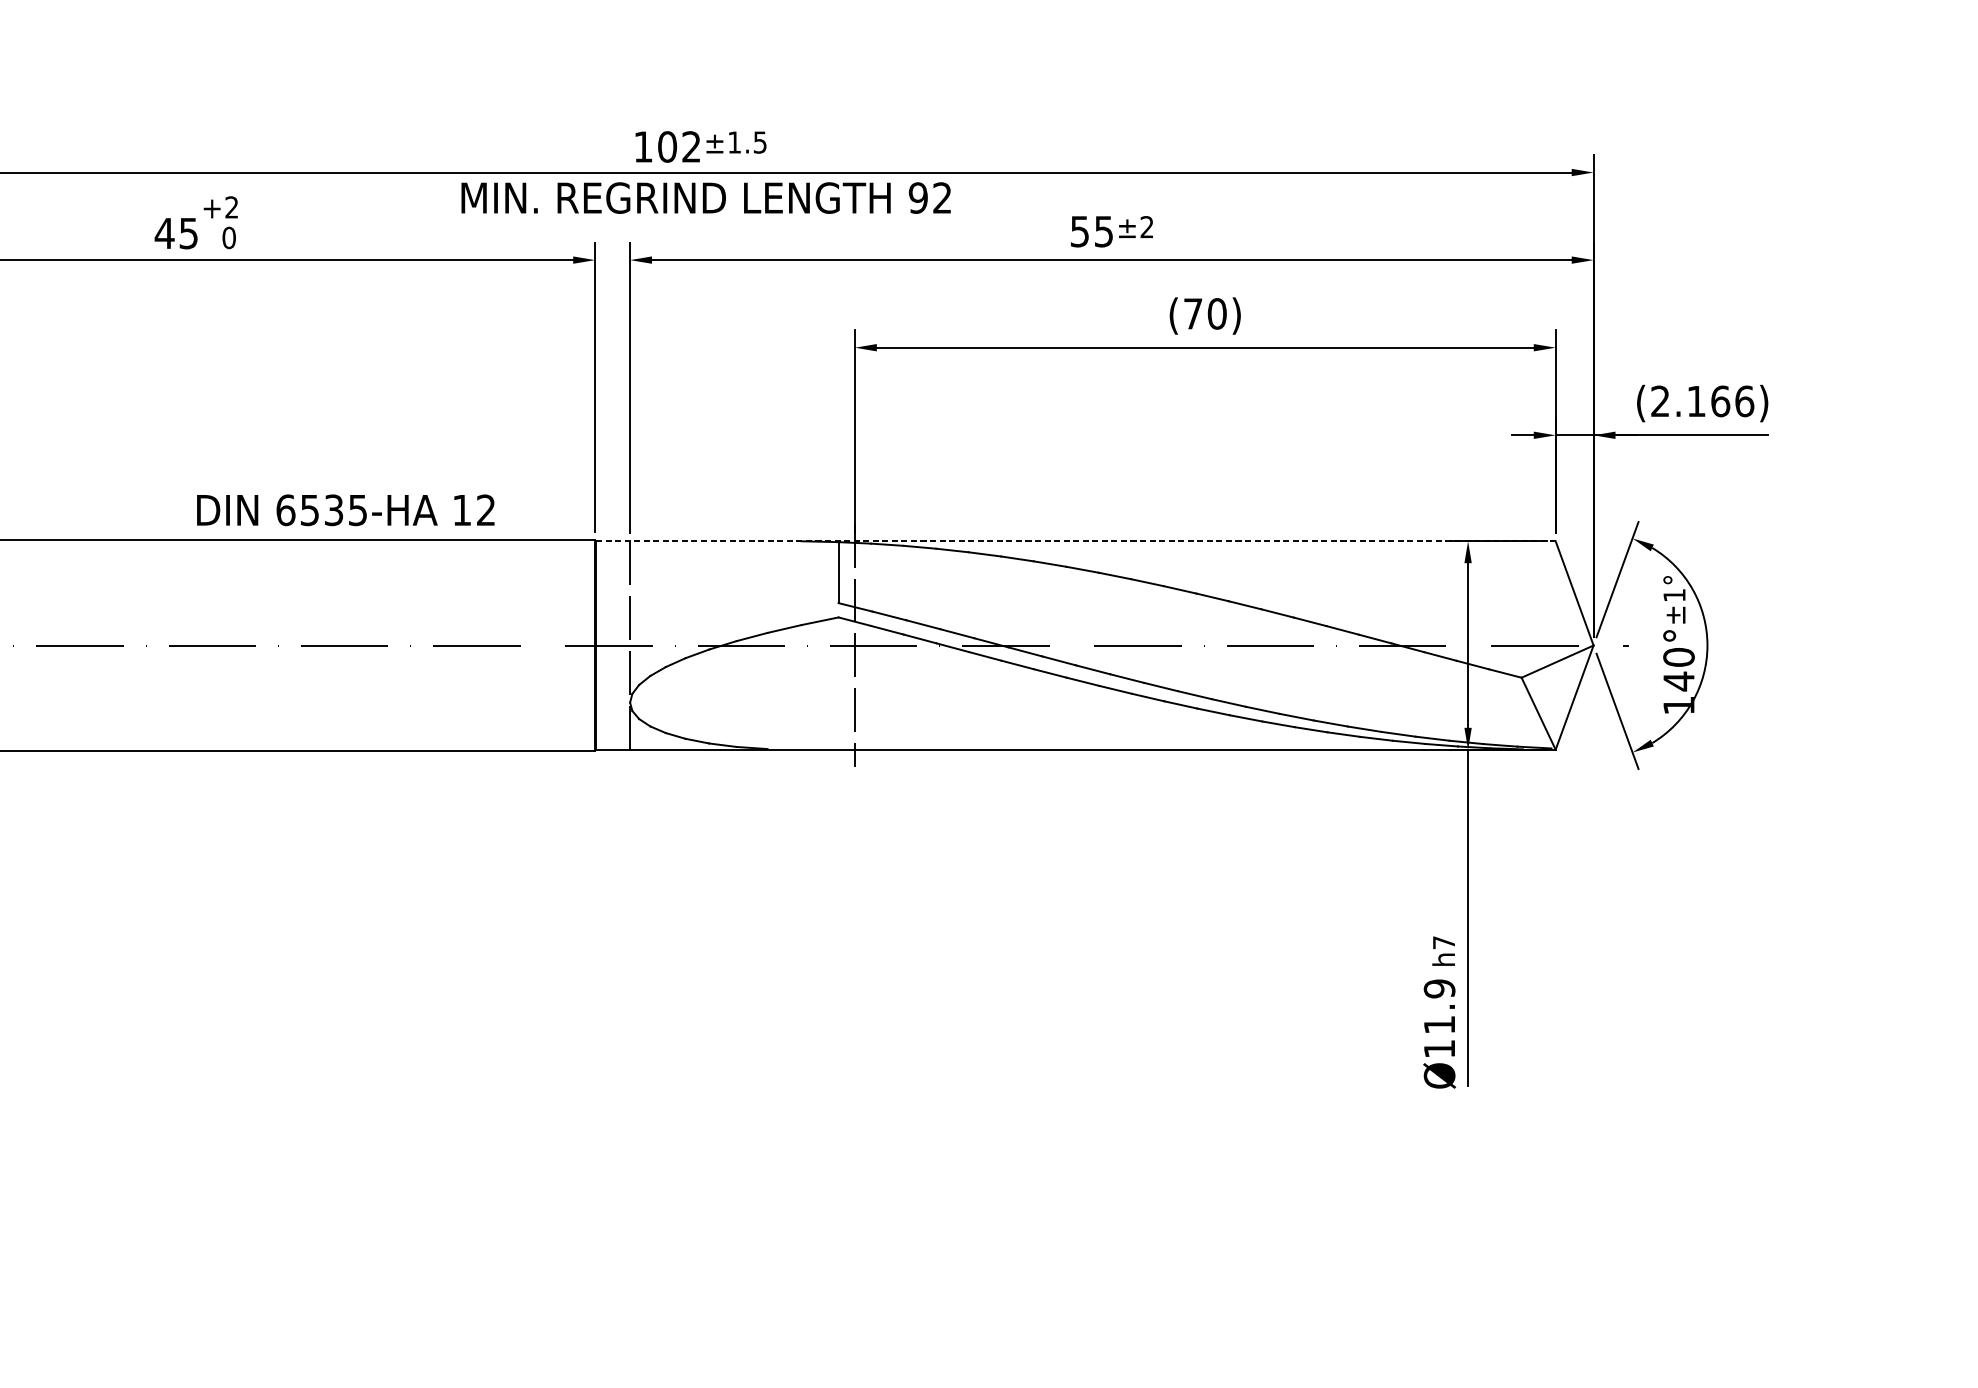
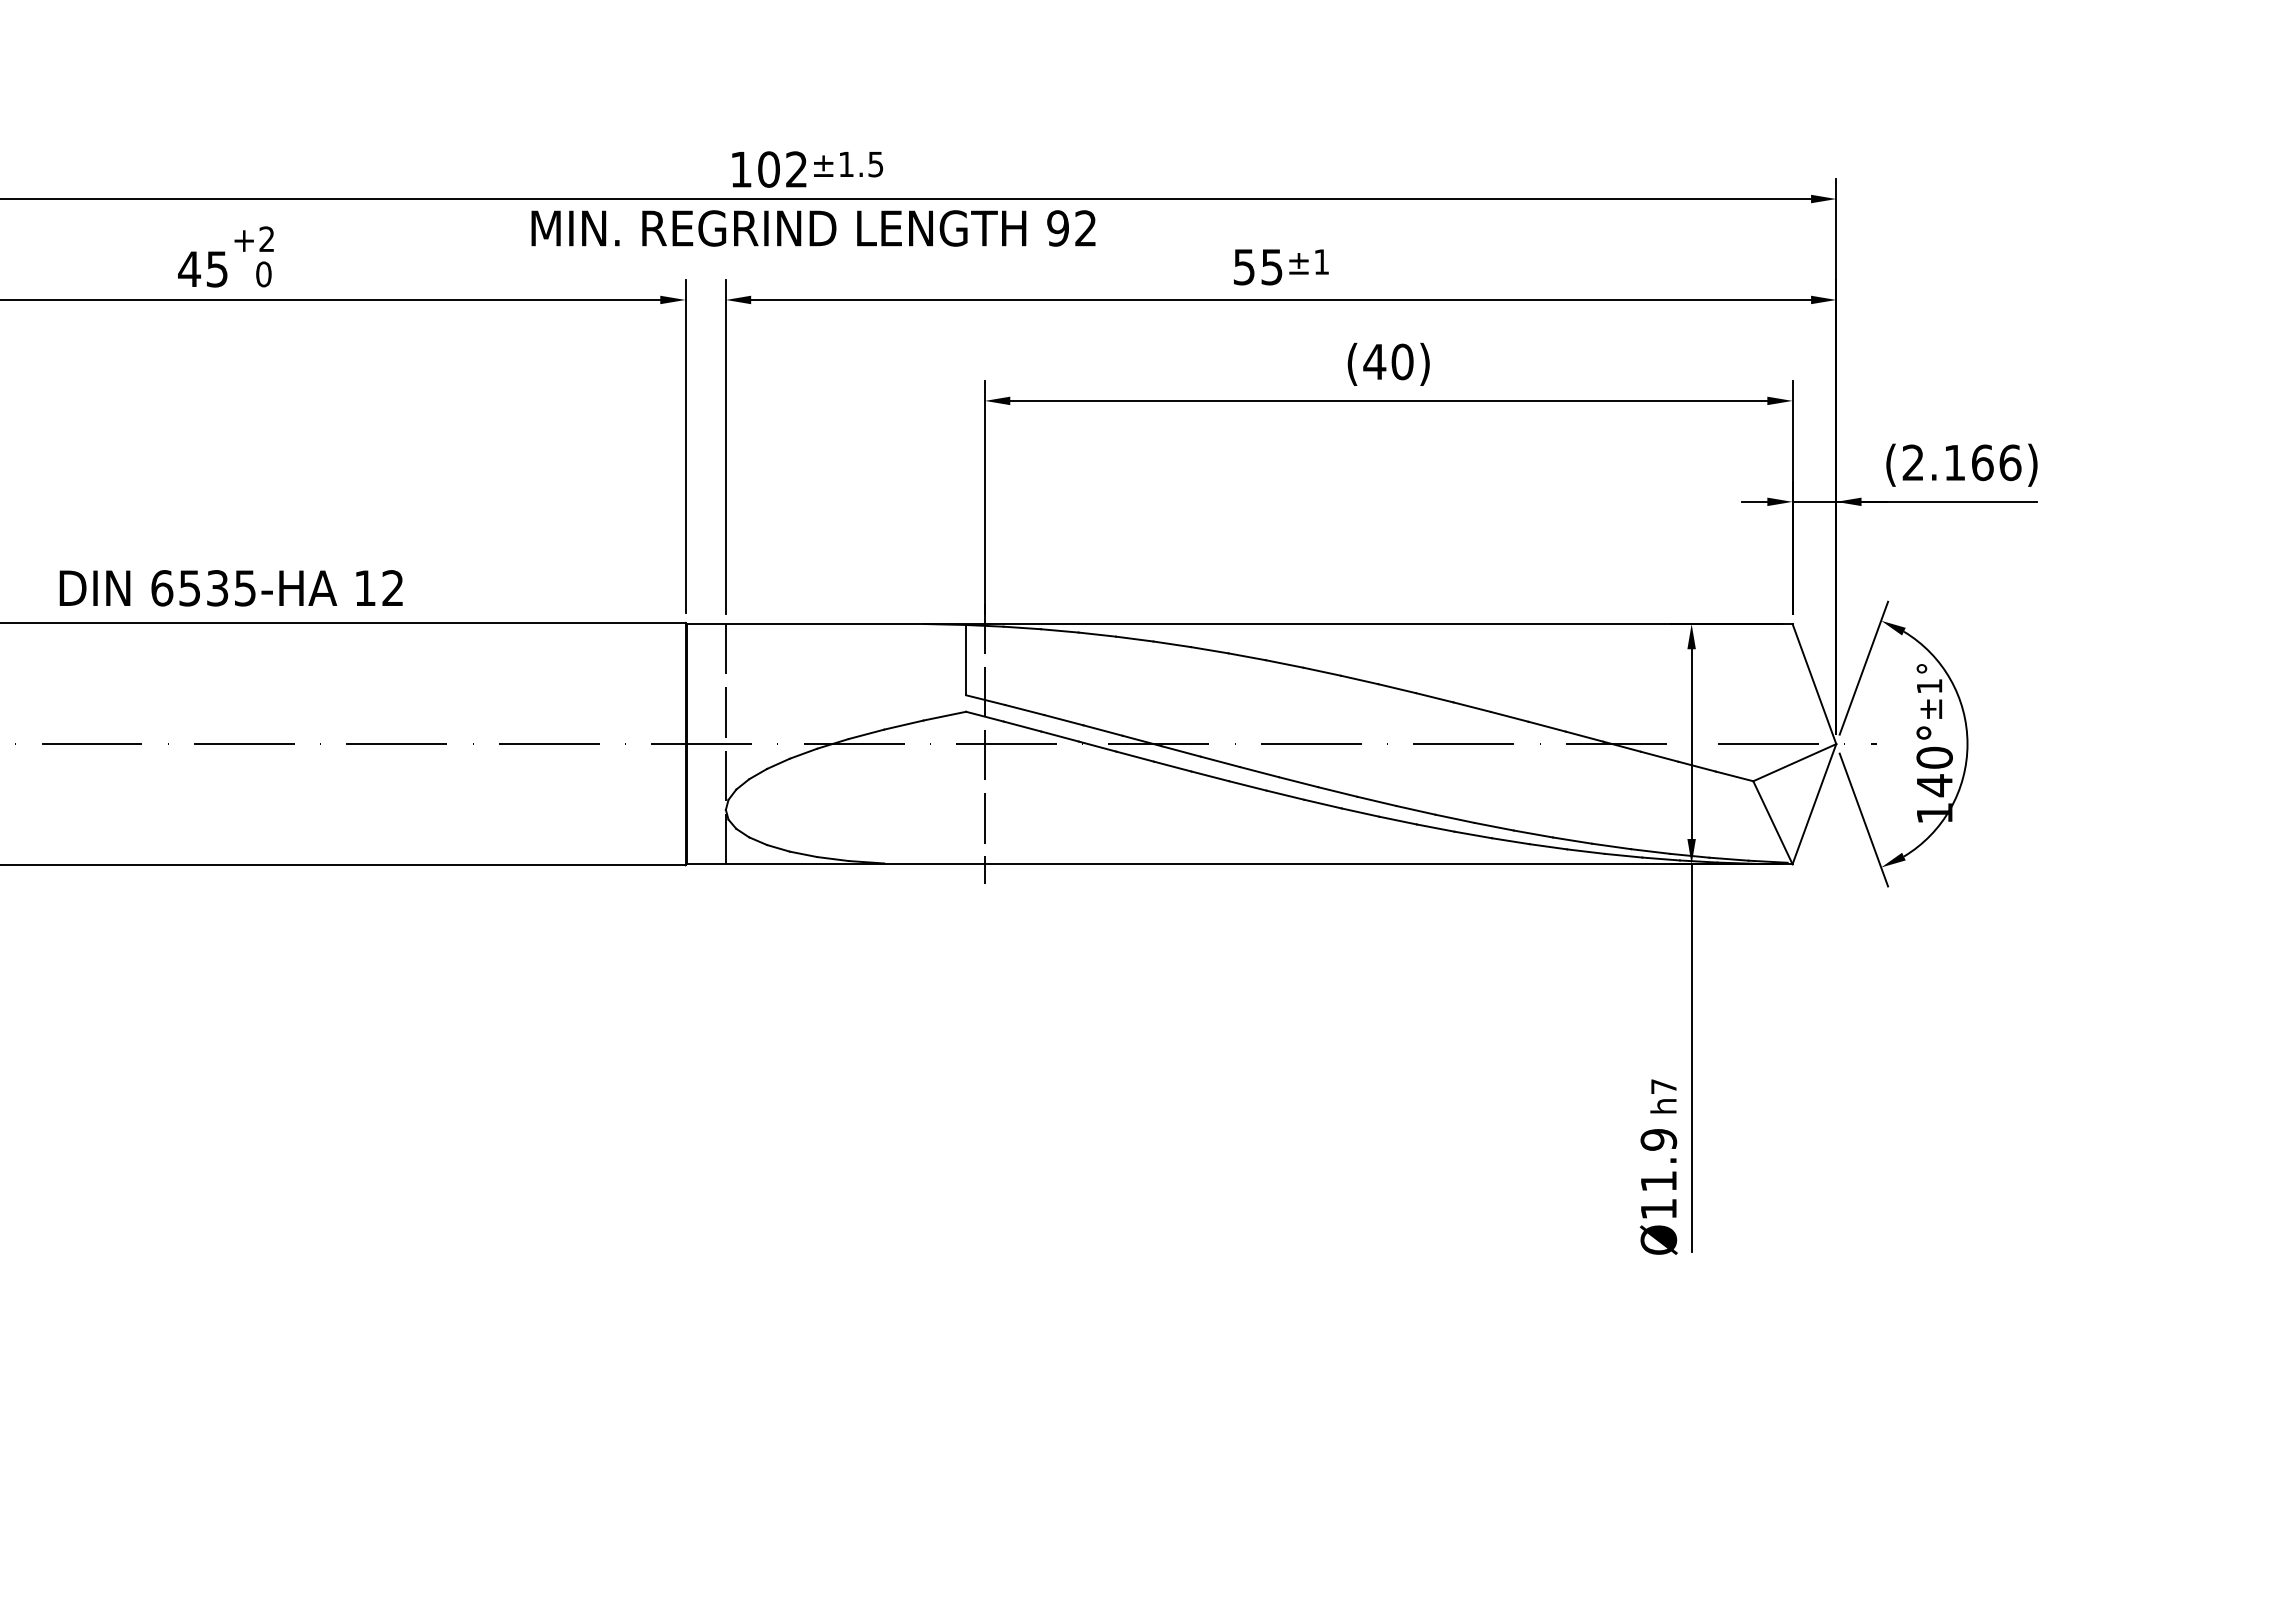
text: (1146, 226) -> (1321, 261), ±2 -> ±1
text: (1192, 313) -> (1374, 361), (70) -> (40)
text: (345, 510) -> (230, 588), moved
line: (1076, 541) -> (1240, 624), dashed -> solid

